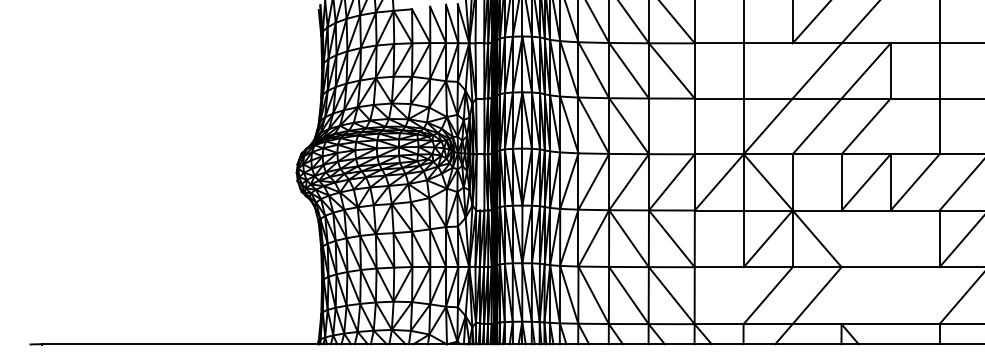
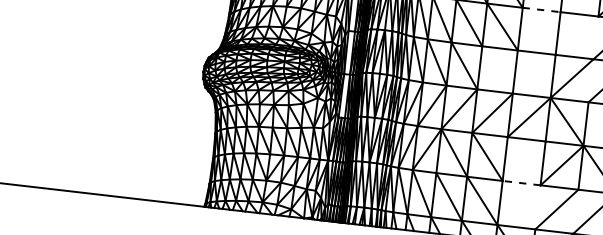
line: (719, 43) -> (541, 10), solid -> dashed
line: (719, 267) -> (521, 183), solid -> dashed

